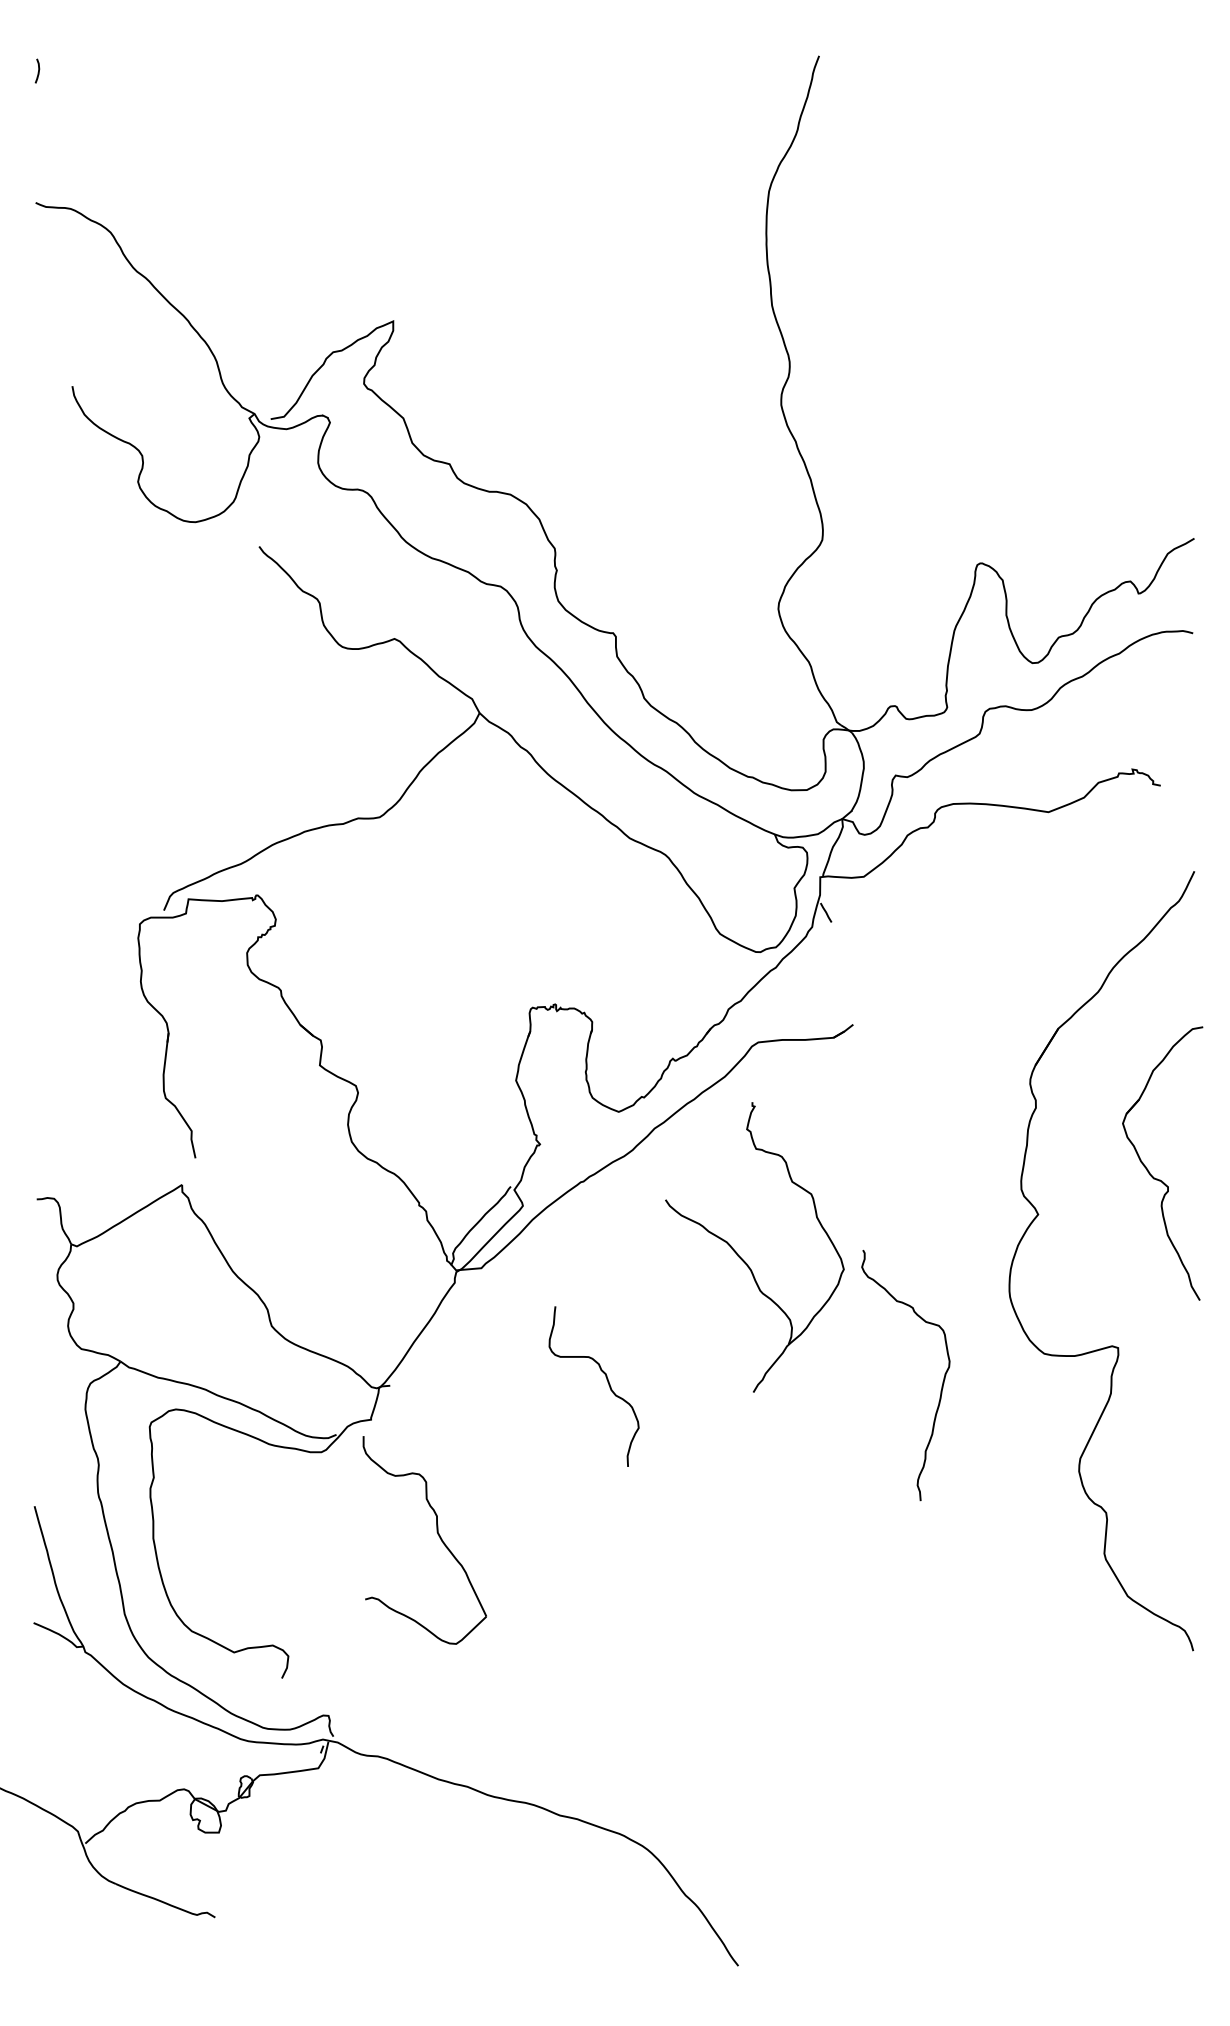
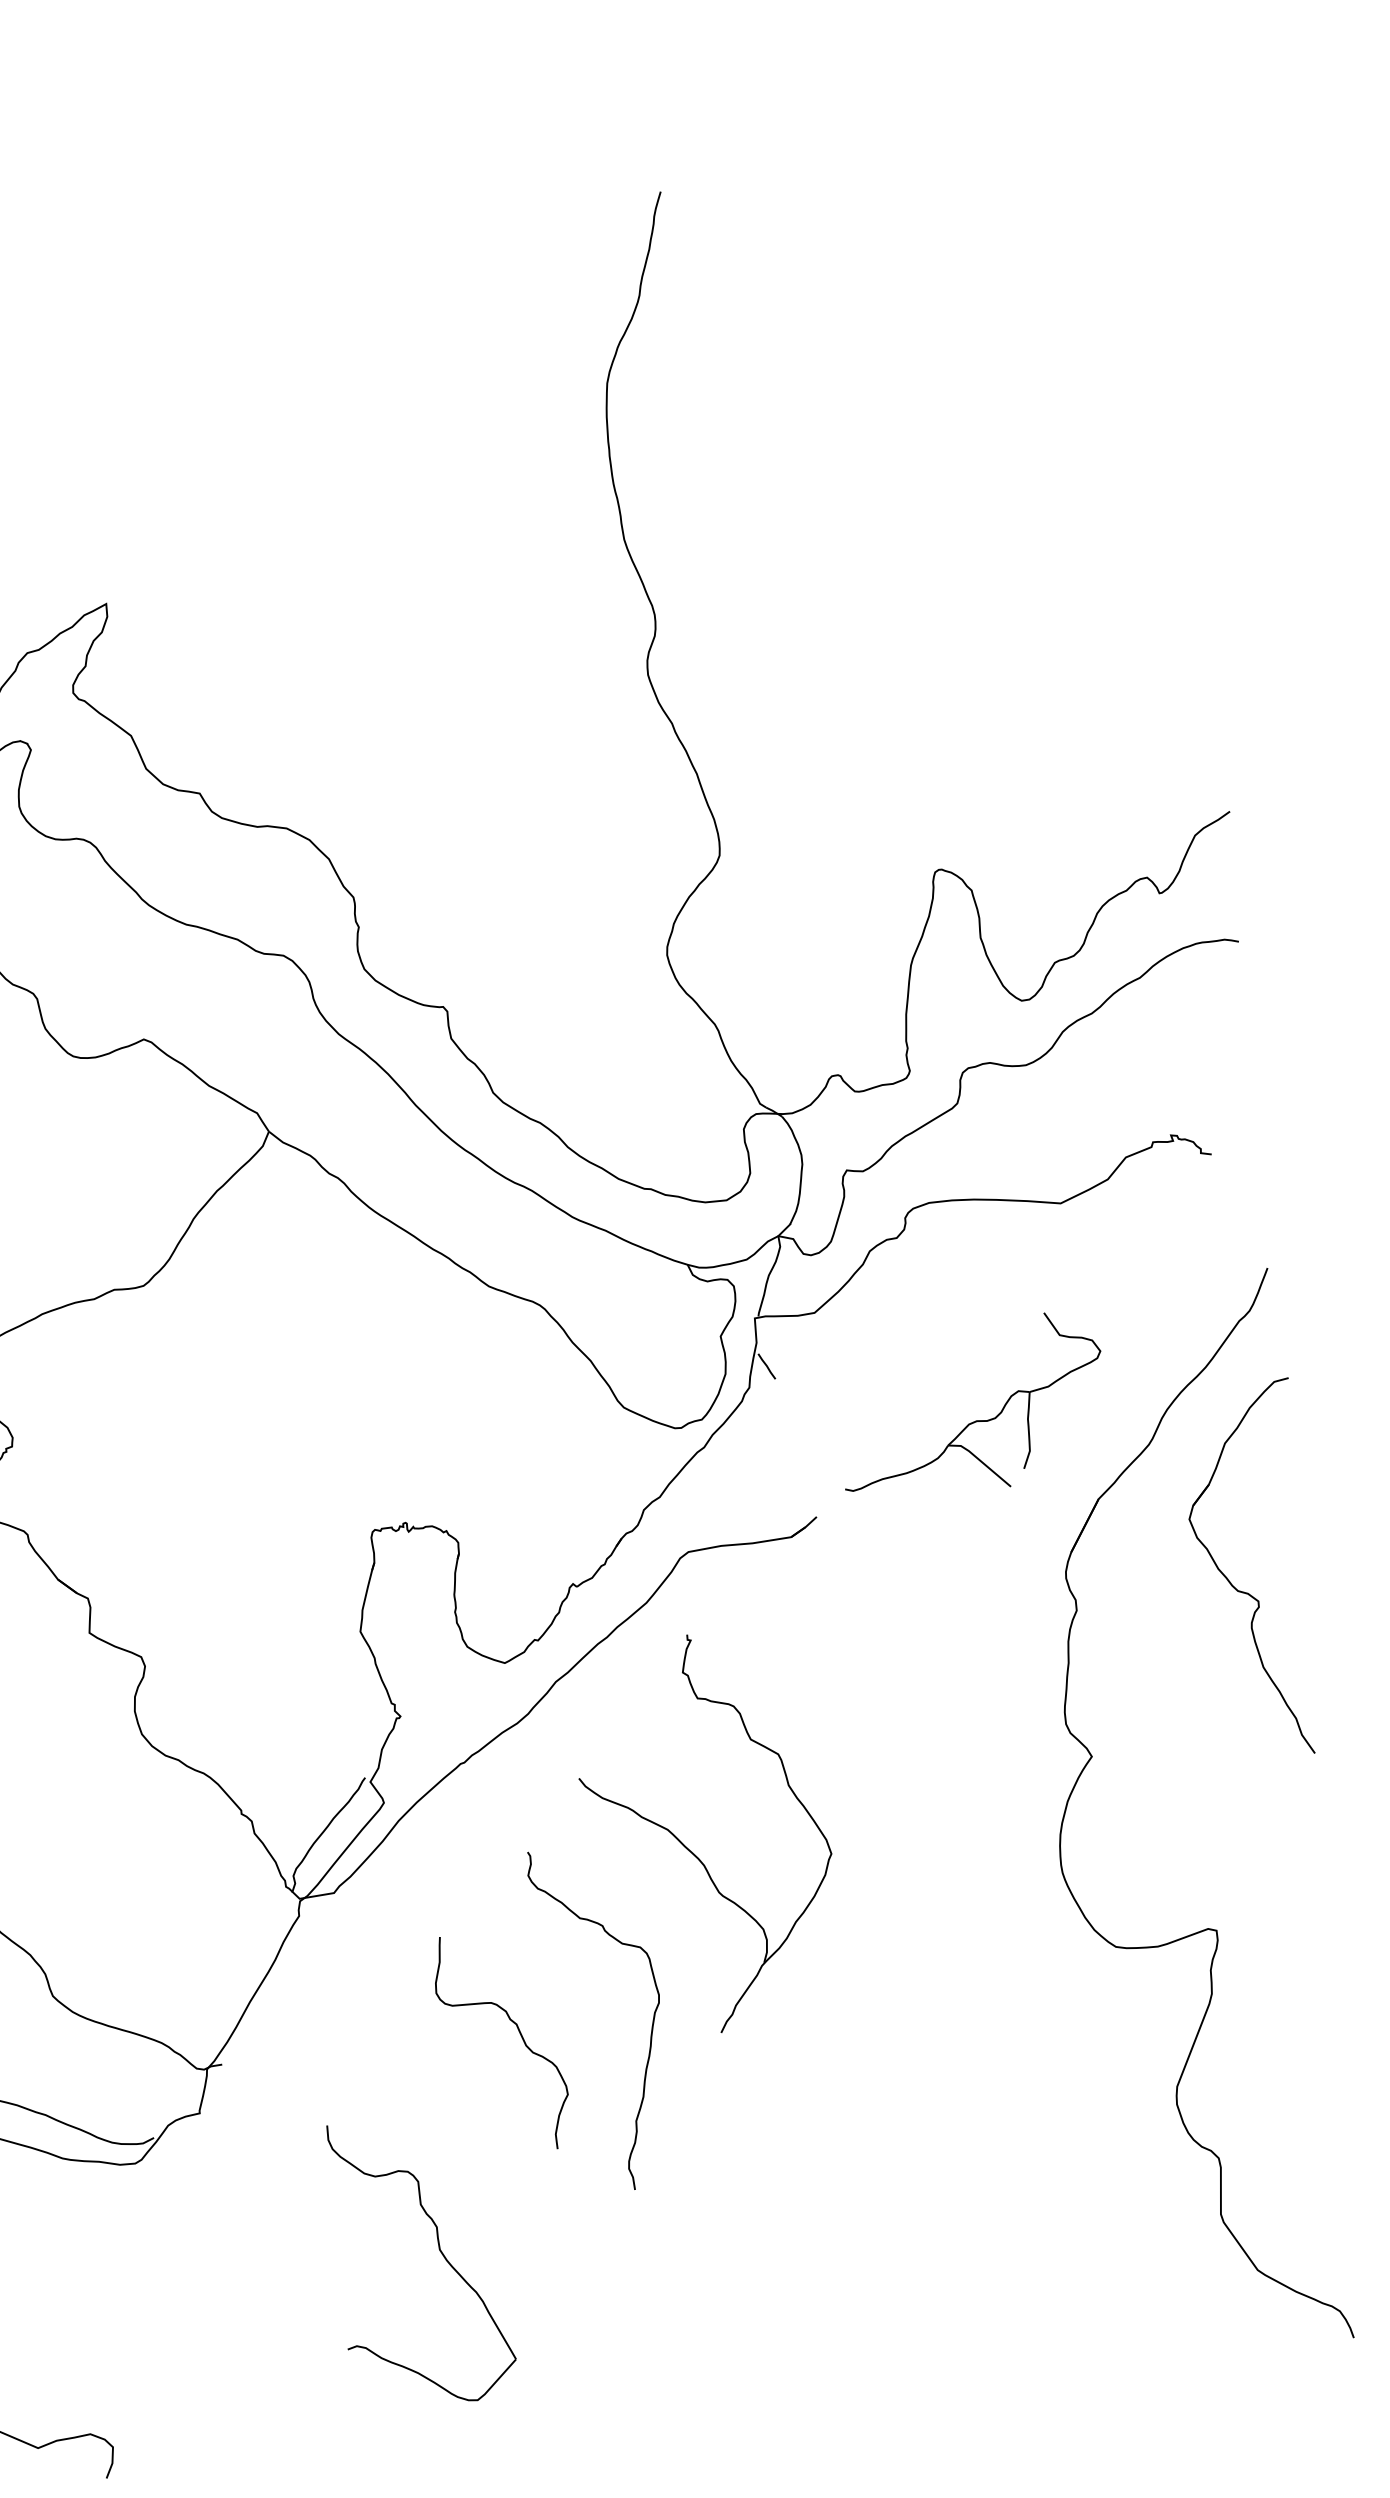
part: (972, 964) -> (973, 1420), added
part: (1150, 1172) -> (1232, 1583), moved
curve: (942, 1381) -> (651, 2023), moved
part: (437, 1534) -> (439, 2252), moved

